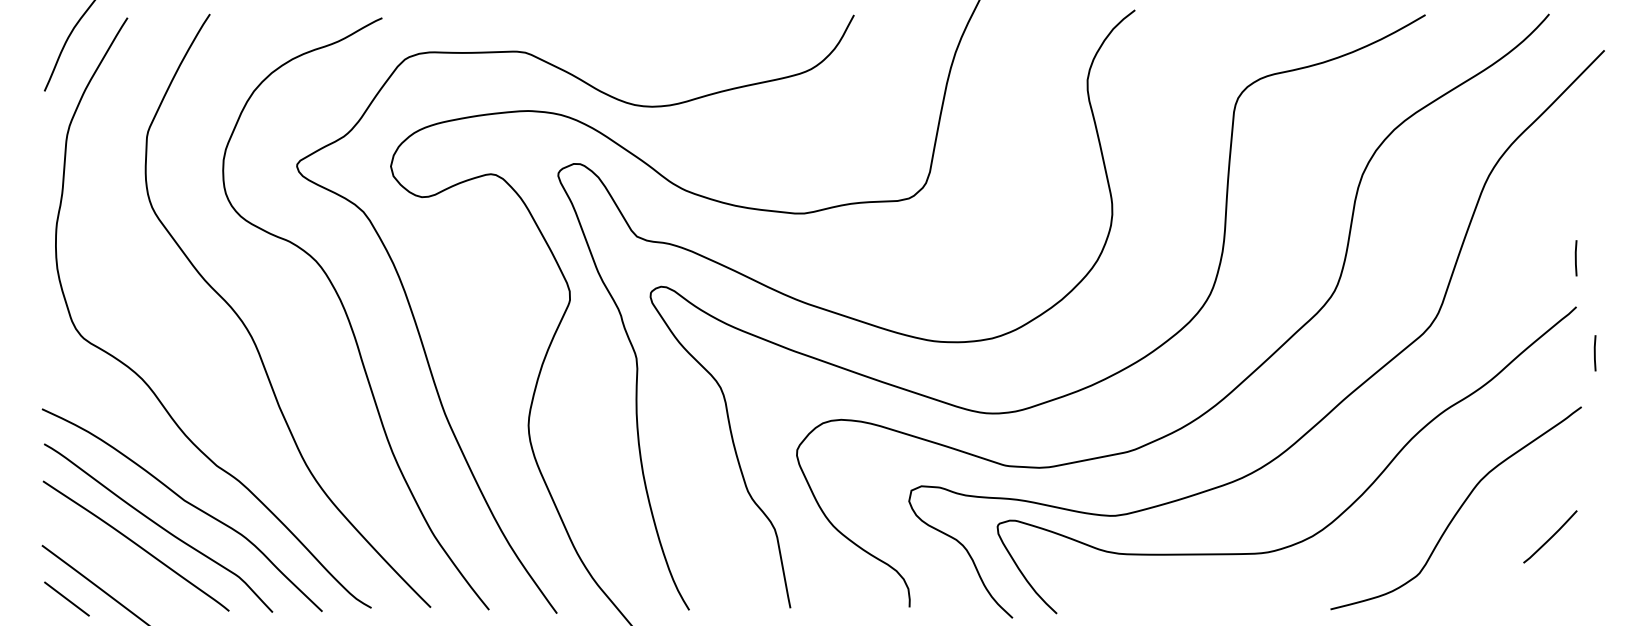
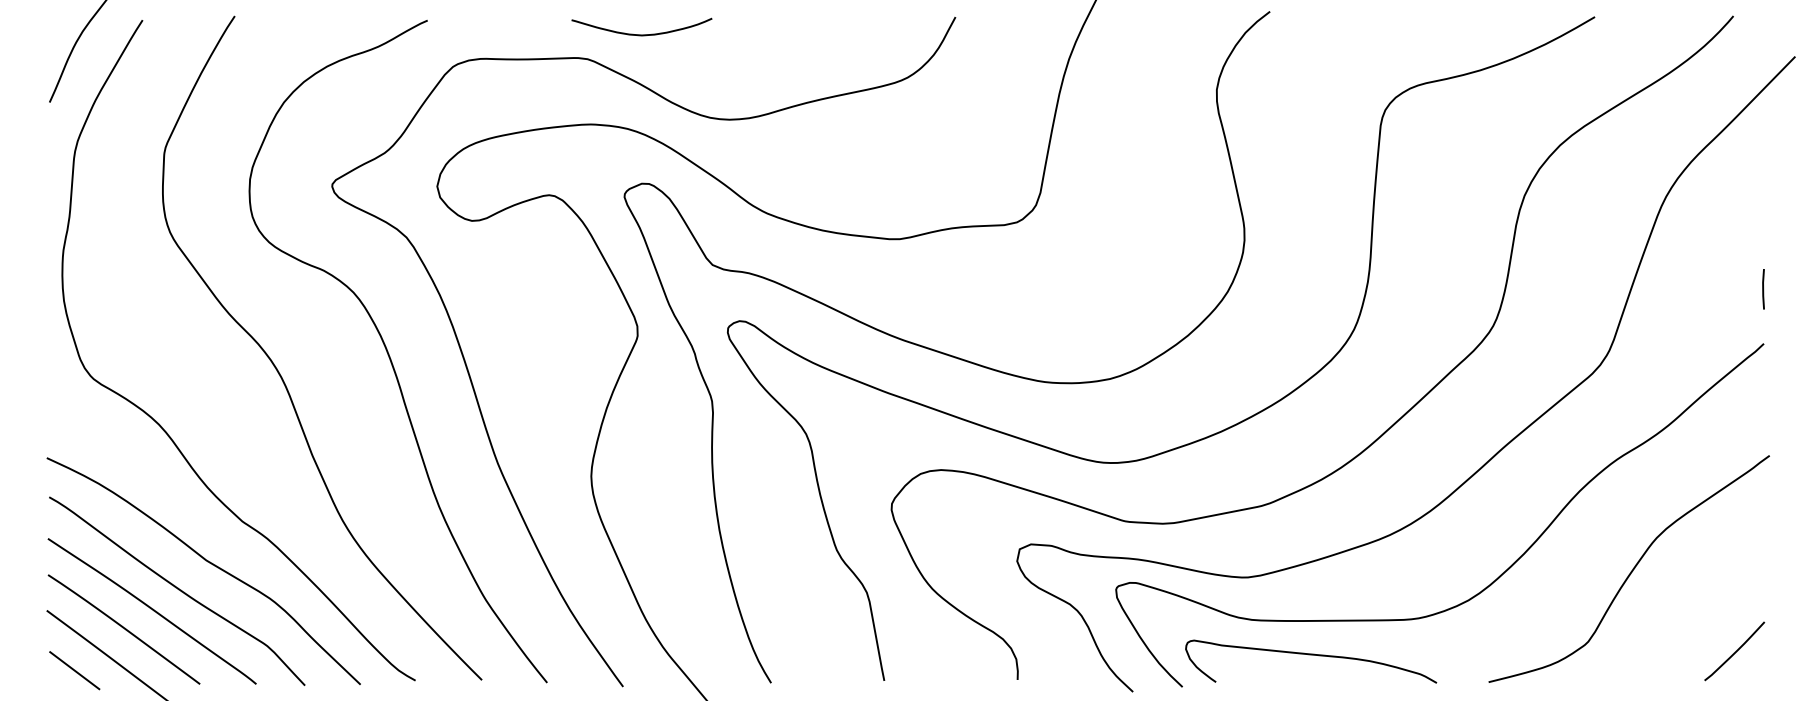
curve: (573, 30) -> (641, 34), added
line: (1594, 353) -> (1784, 395), removed
curve: (1551, 536) -> (1735, 650), moved
curve: (110, 561) -> (123, 628), added
curve: (1171, 585) -> (1310, 655), added

